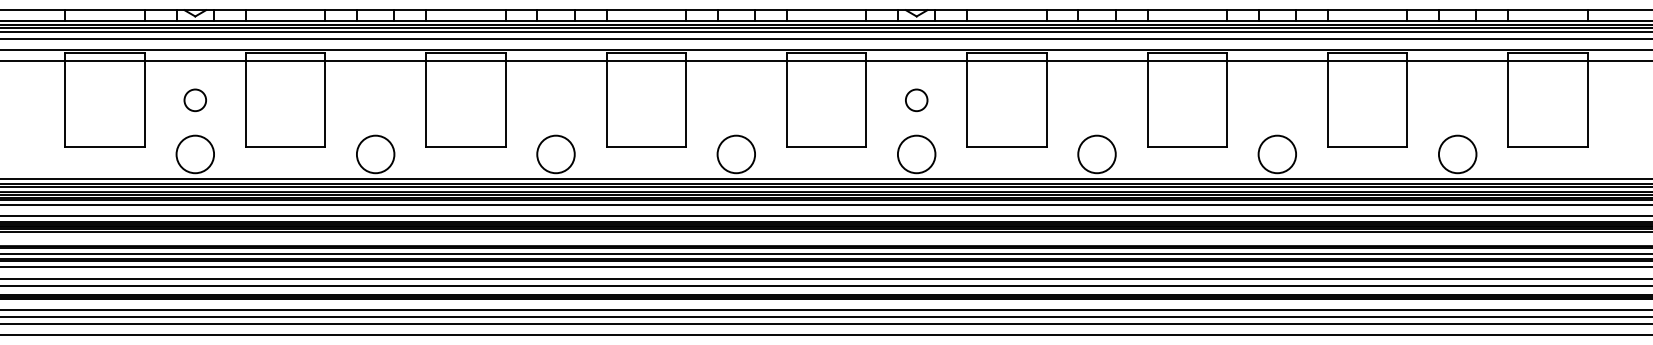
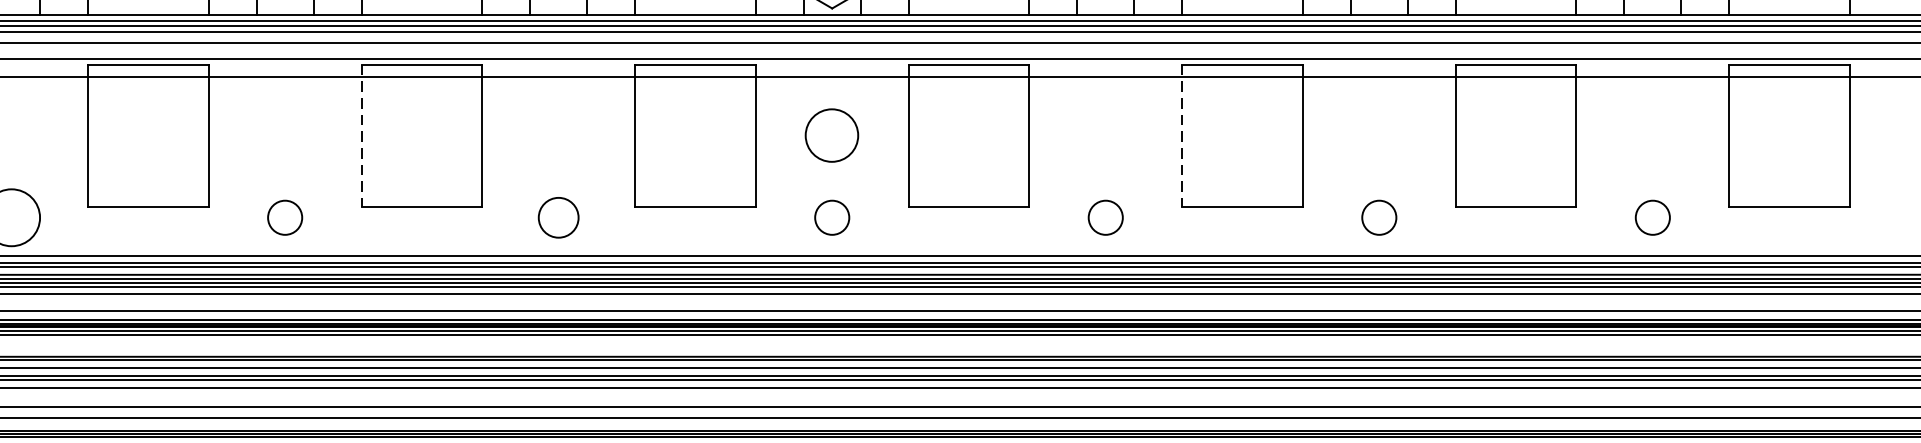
line: (606, 100) -> (361, 135), solid -> dashed
circle: (916, 100) -> (831, 135), size x1.6
line: (1147, 100) -> (1182, 135), solid -> dashed
circle: (555, 154) -> (284, 217), size x0.6
circle: (736, 154) -> (558, 217), size x0.7
circle: (916, 154) -> (831, 217), size x0.6
circle: (1096, 154) -> (1104, 217), size x0.6
circle: (1277, 154) -> (1379, 217), size x0.6
circle: (1457, 154) -> (1652, 217), size x0.6

